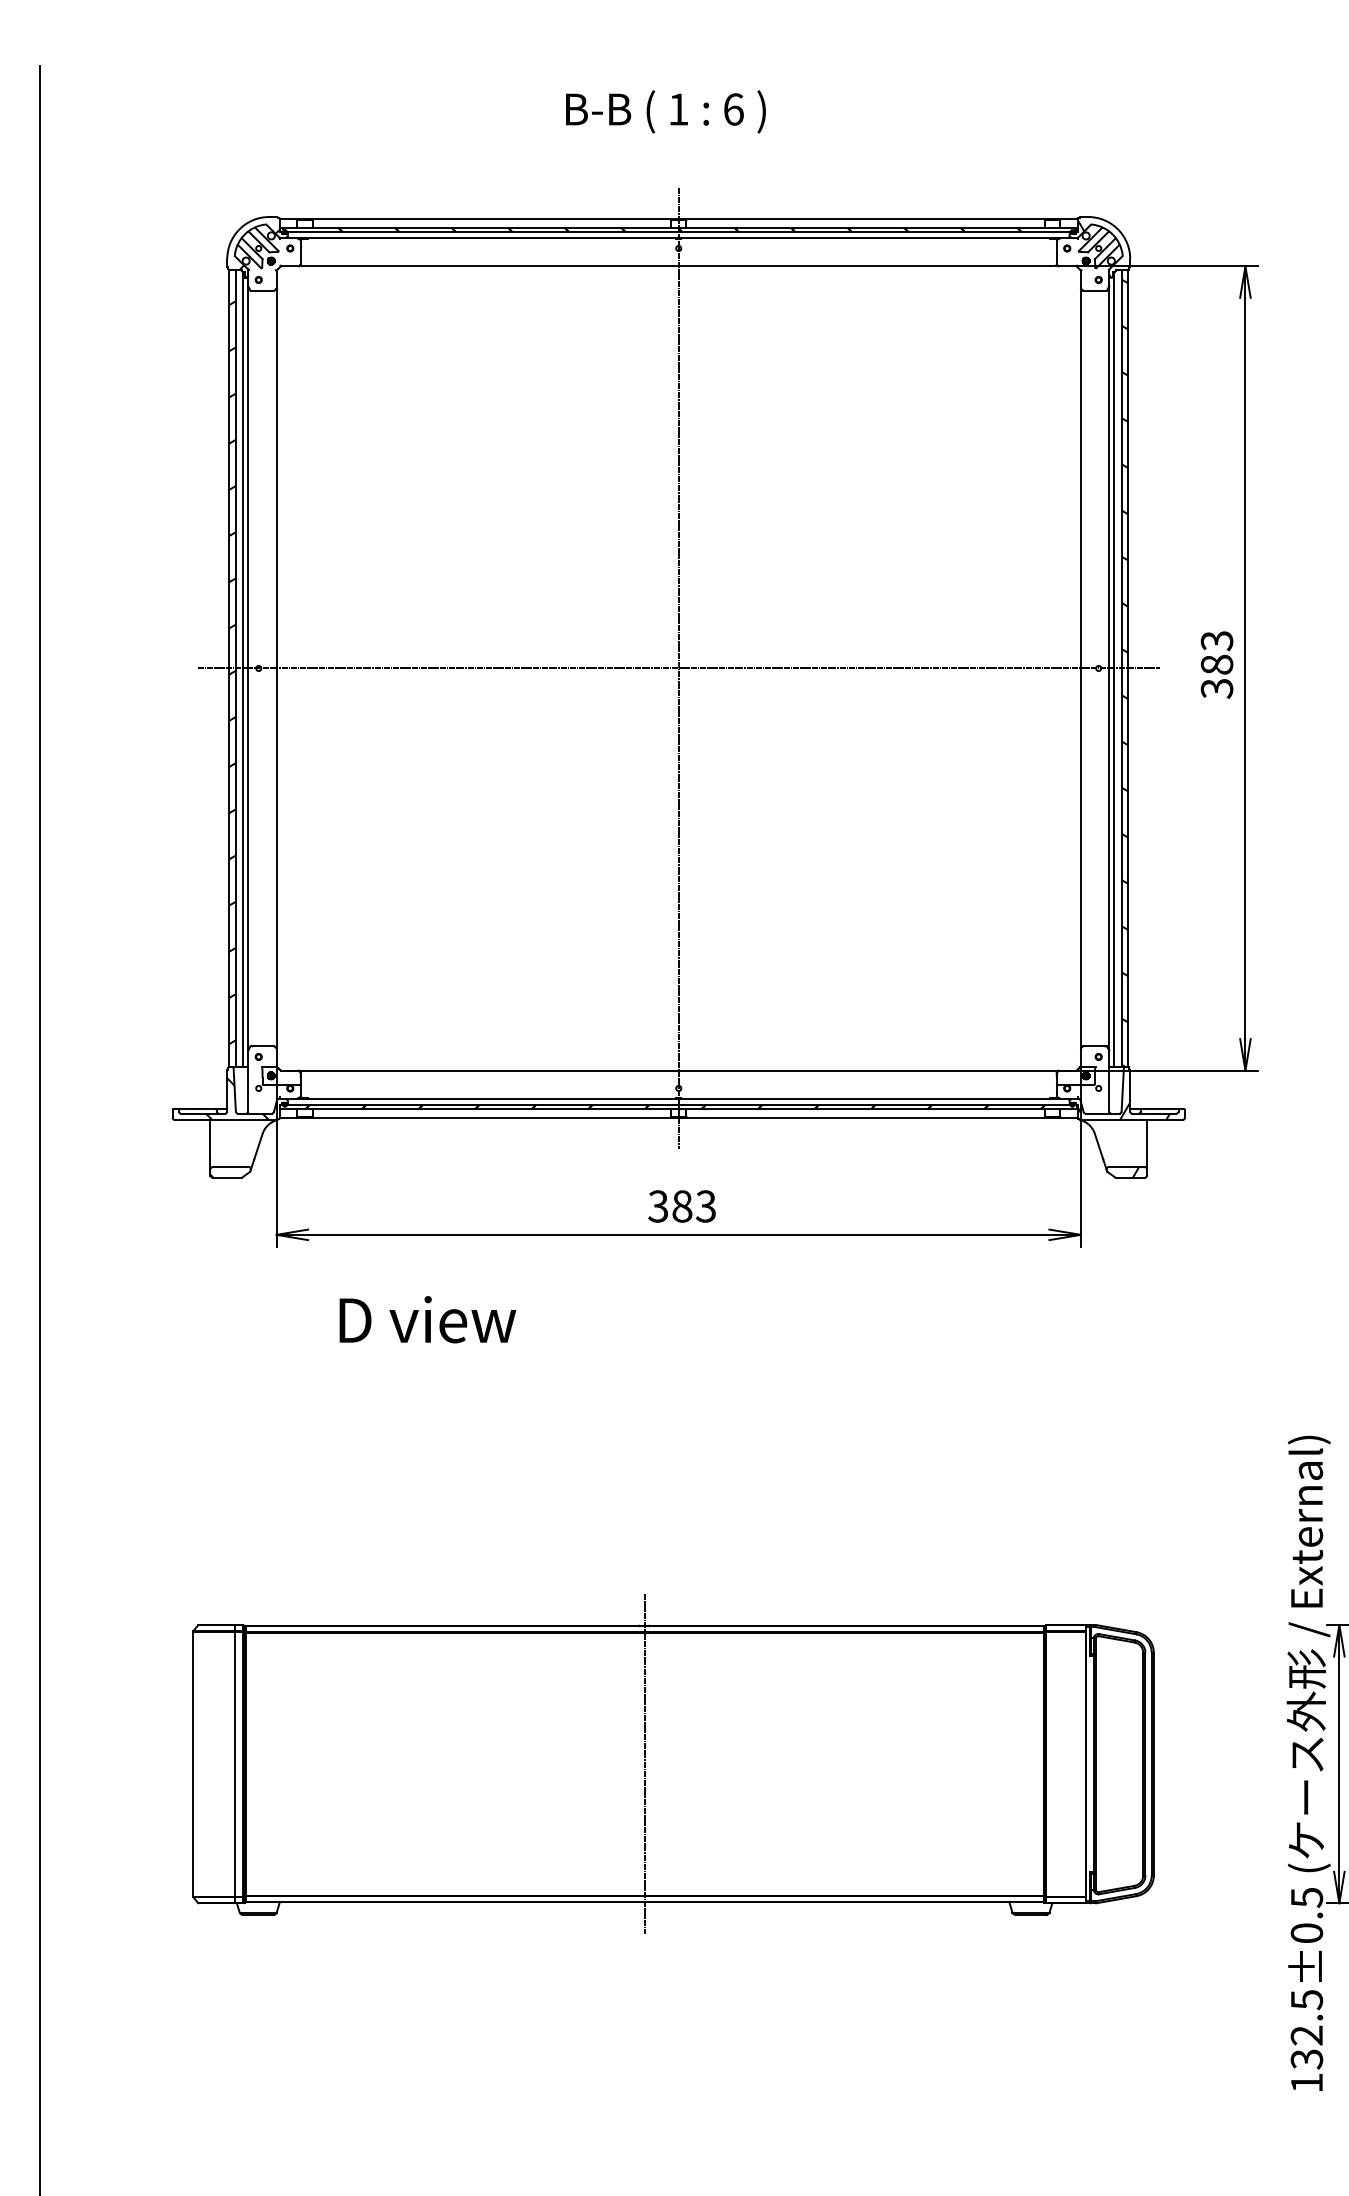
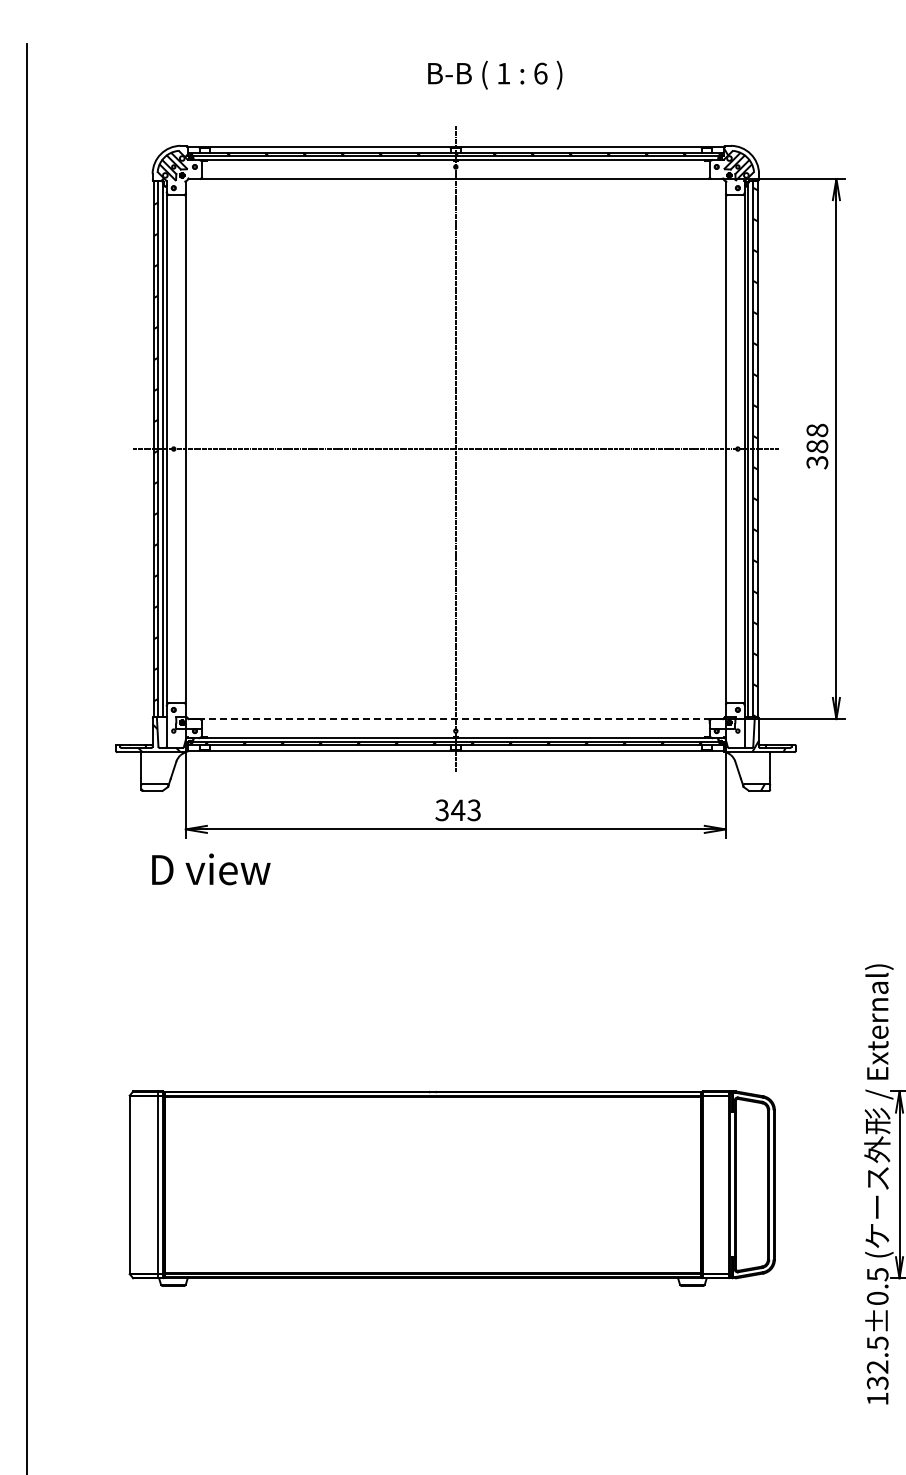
text: (666, 110) -> (495, 74), moved
text: (1217, 640) -> (817, 430), 383 -> 388
line: (678, 1071) -> (455, 719), solid -> dashed
text: (682, 1206) -> (458, 810), 383 -> 343
text: (428, 1319) -> (211, 869), moved
line: (643, 1763) -> (432, 1184), removed

